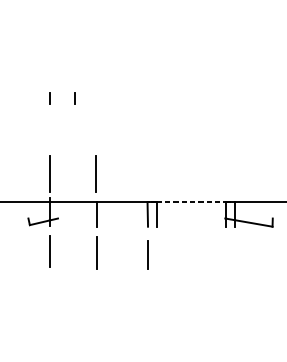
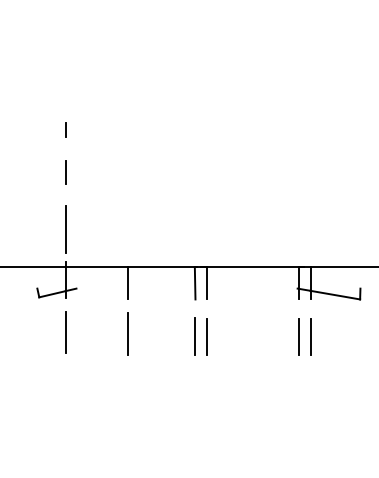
line: (74, 98) -> (98, 129), removed
line: (49, 130) -> (65, 172), added
line: (95, 173) -> (126, 229), removed
line: (191, 202) -> (253, 267), dashed -> solid
line: (156, 254) -> (206, 336), added
line: (226, 254) -> (299, 336), added
line: (235, 254) -> (310, 336), added

